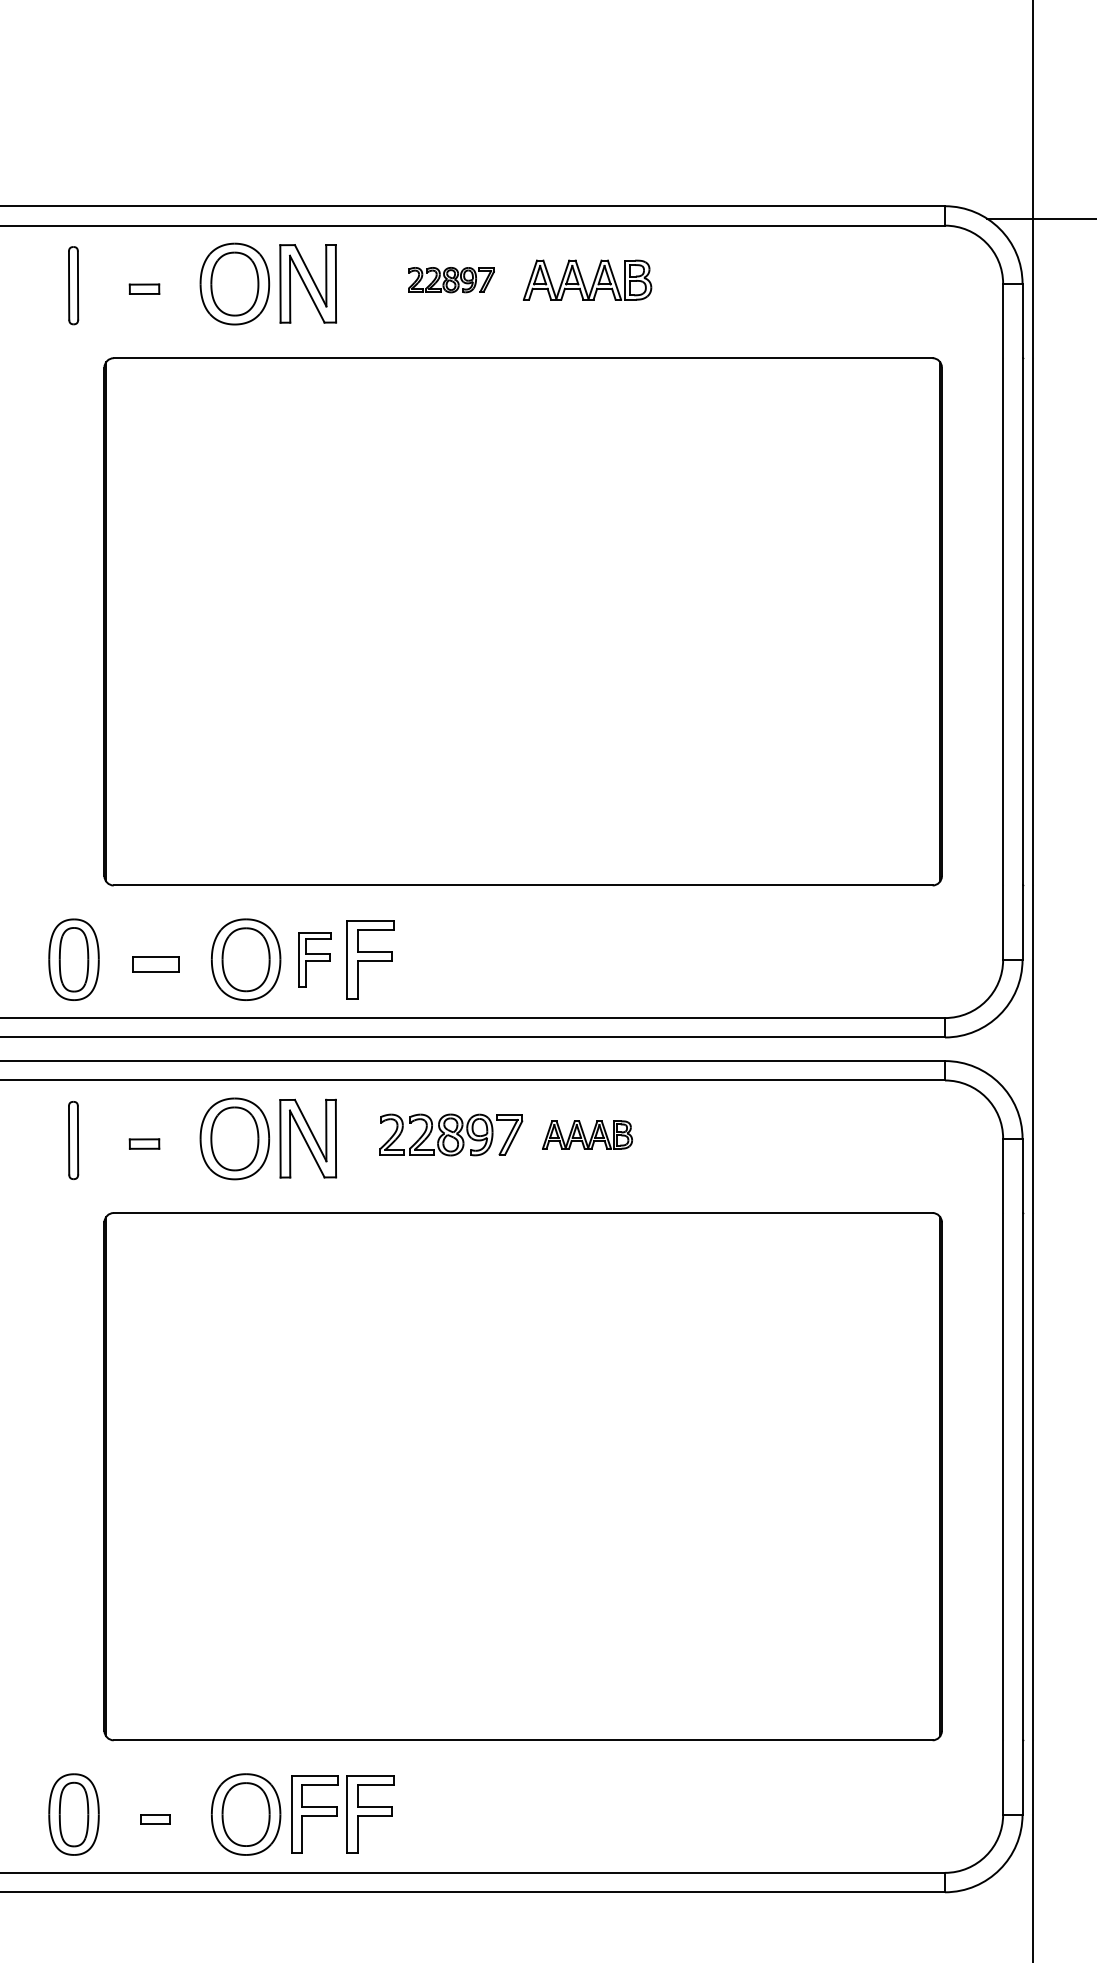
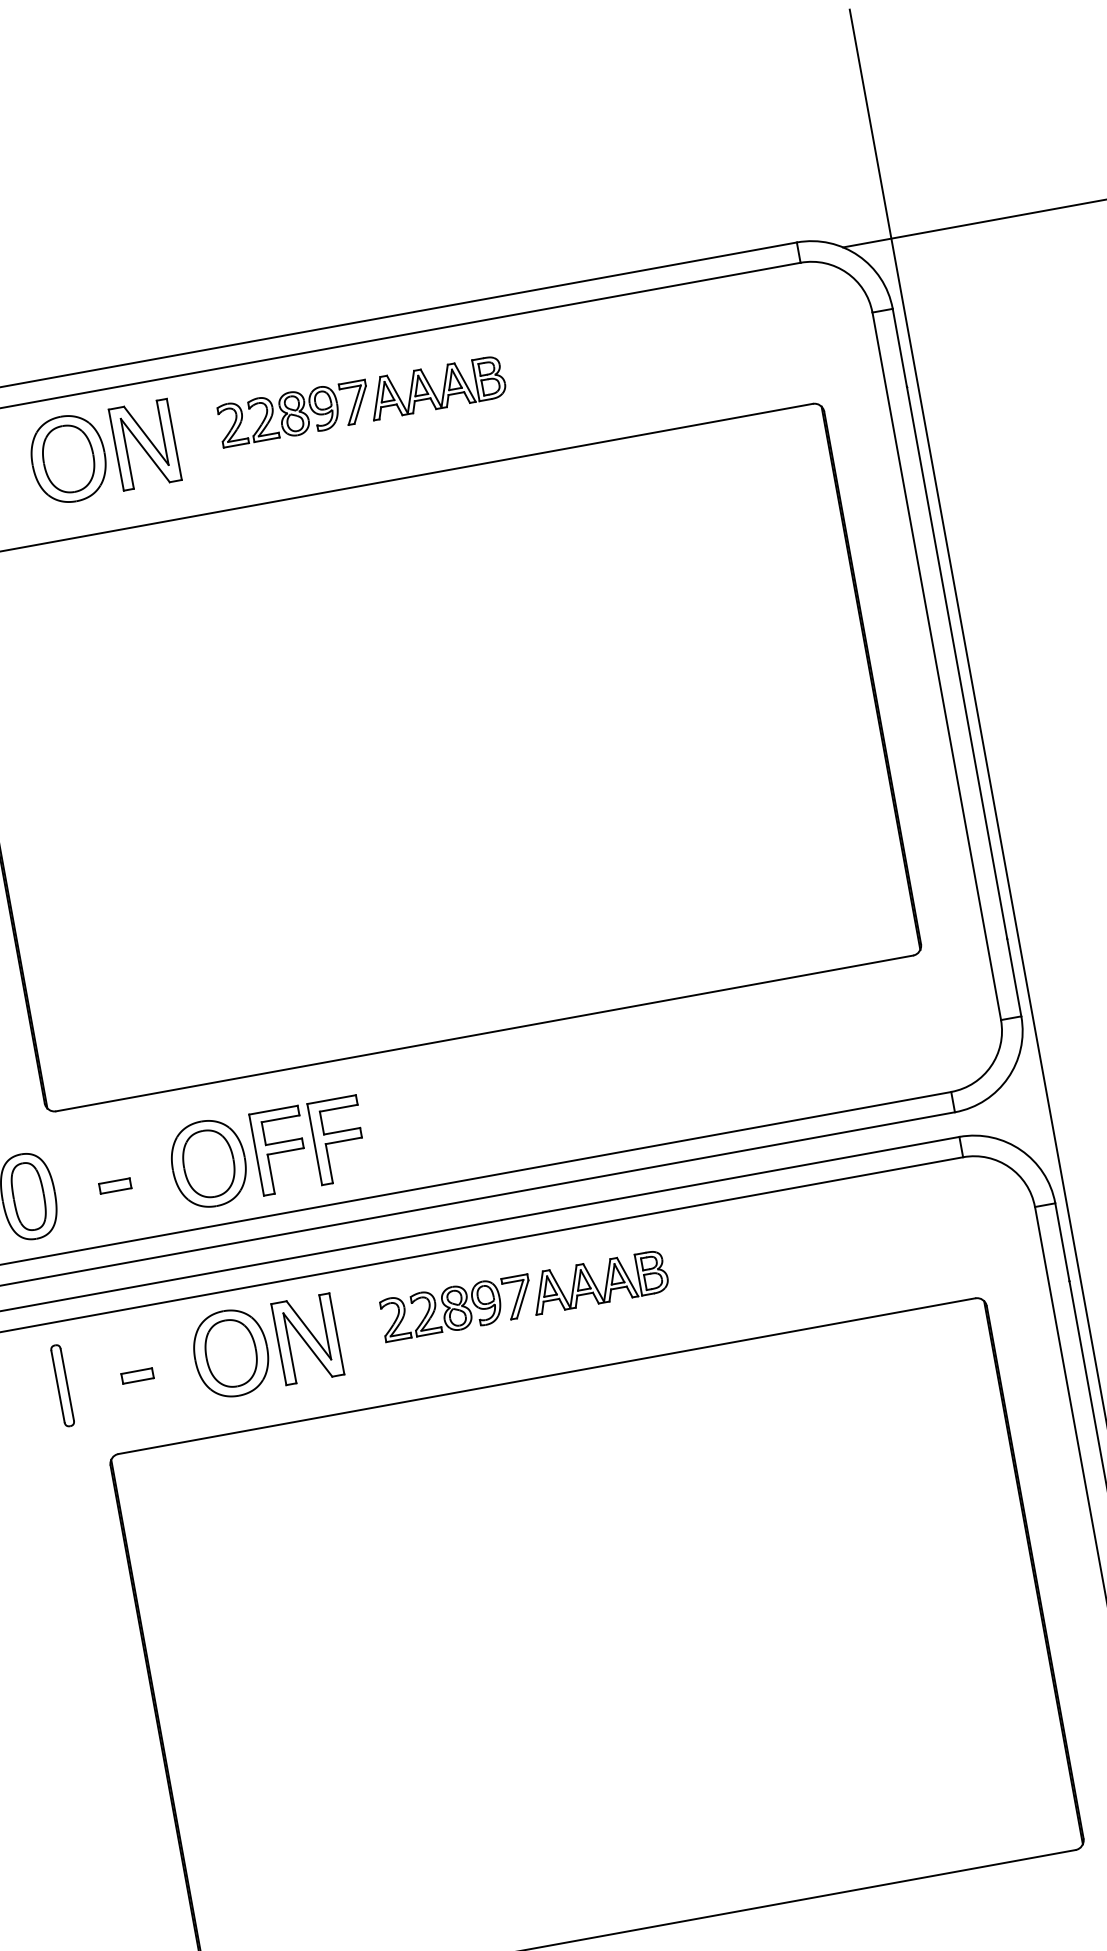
part: (451, 279) -> (294, 412), size x1.67
part: (314, 959) -> (280, 1150), size x1.43
part: (155, 964) -> (114, 1186), size x0.62
part: (587, 1134) -> (599, 1281), size x1.43

